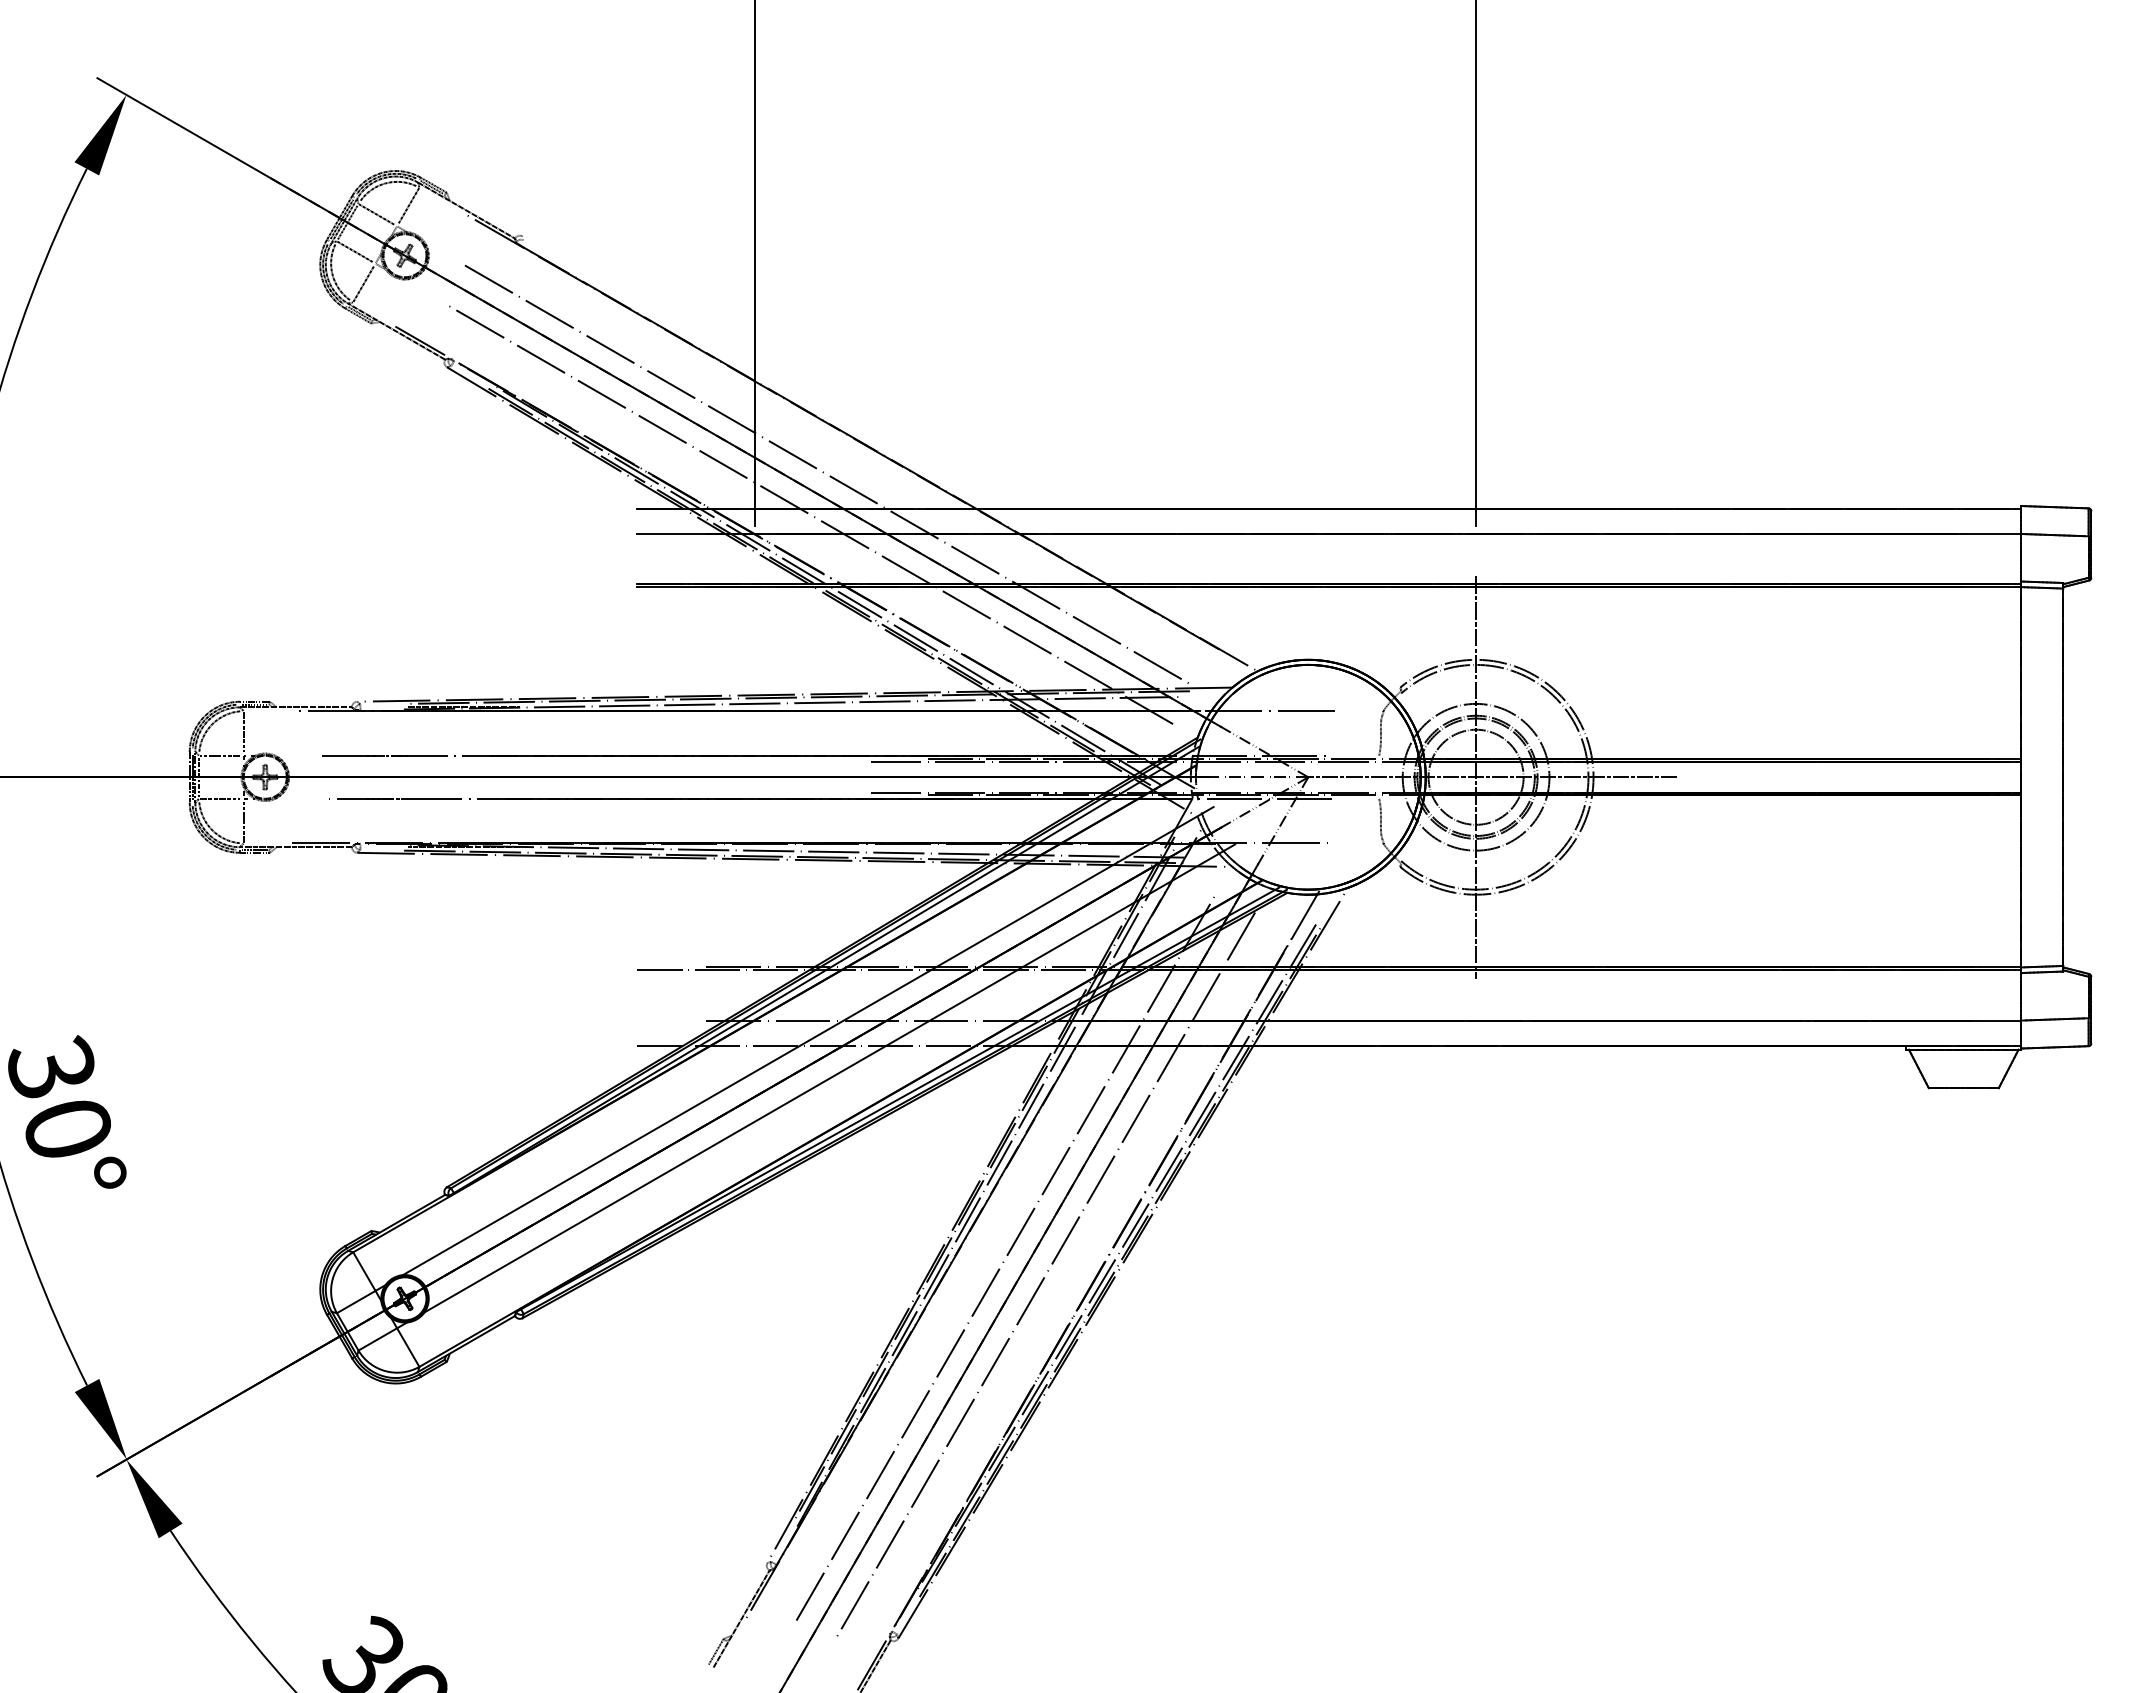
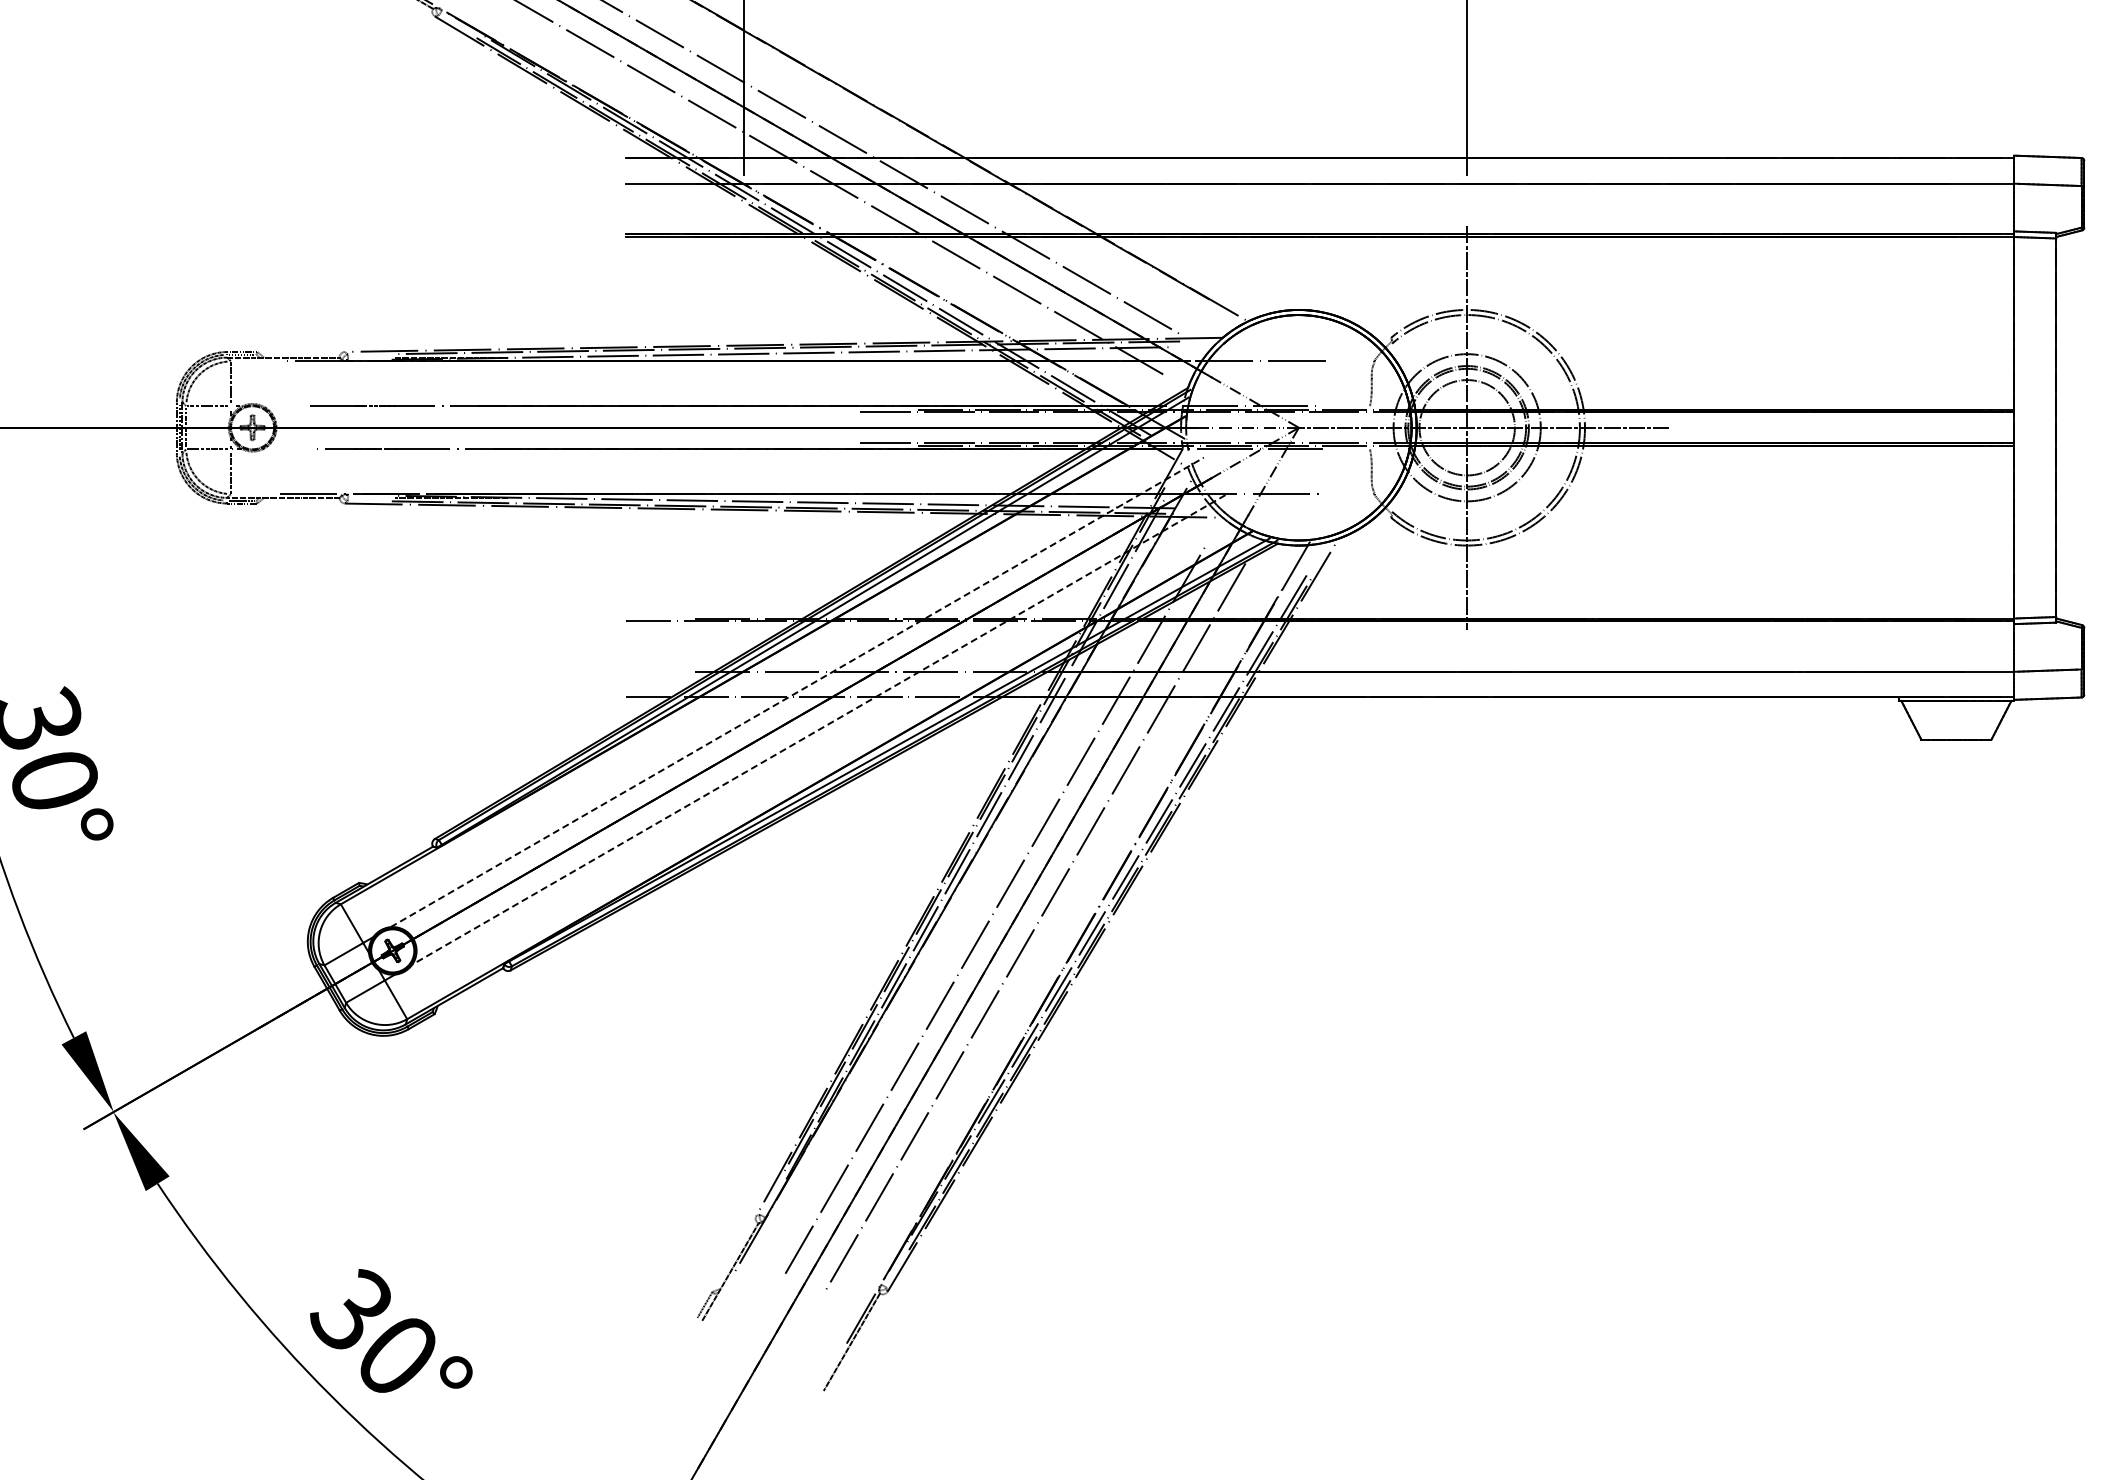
line: (808, 1040) -> (797, 691), solid -> dashed
line: (829, 1078) -> (818, 729), solid -> dashed

